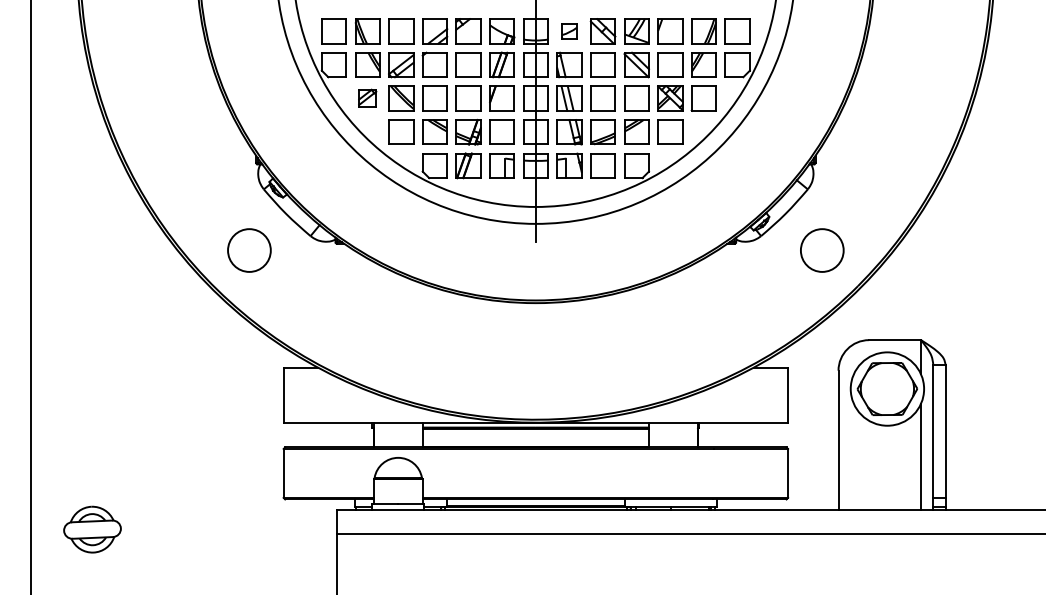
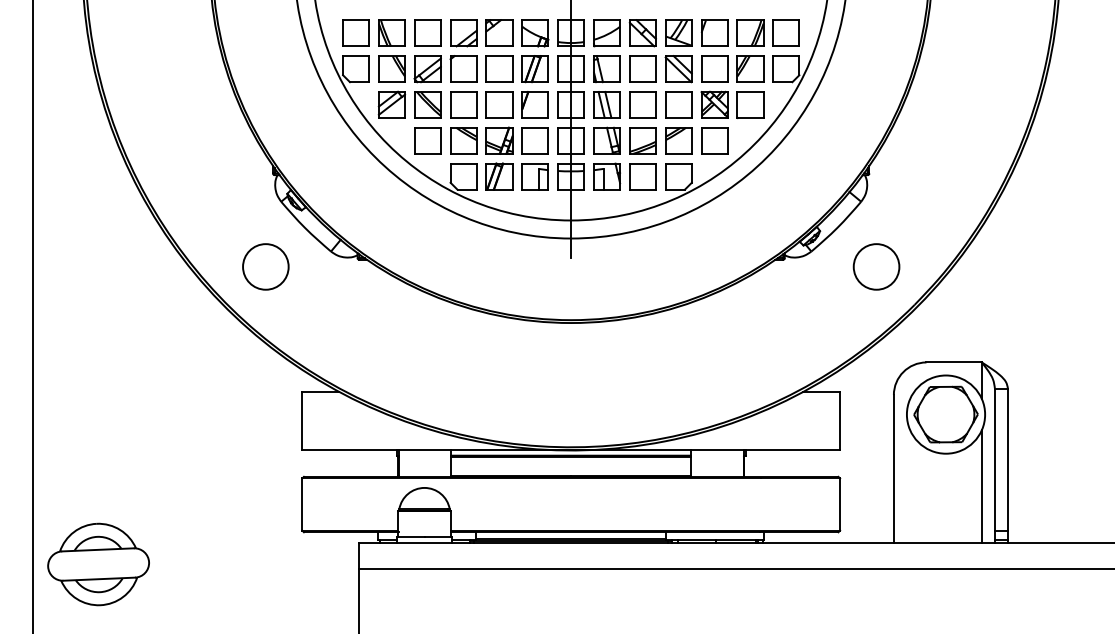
part: (568, 31) -> (606, 33), size x1.67
part: (367, 98) -> (391, 104), size x1.43
part: (92, 529) -> (98, 564), size x1.67

